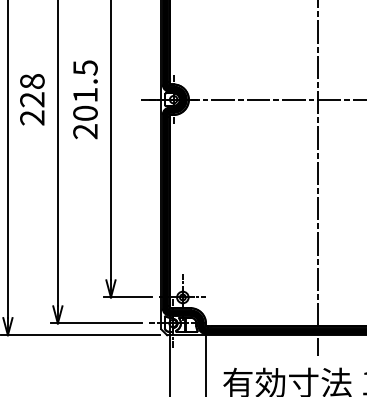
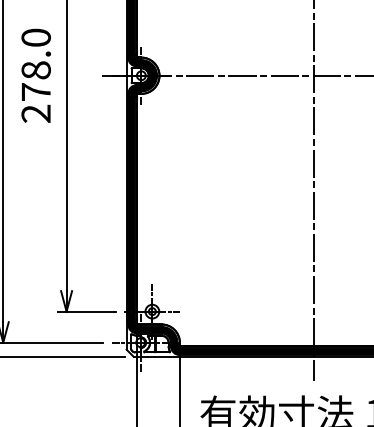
text: (85, 90) -> (36, 64), 201.5 -> 278.0

